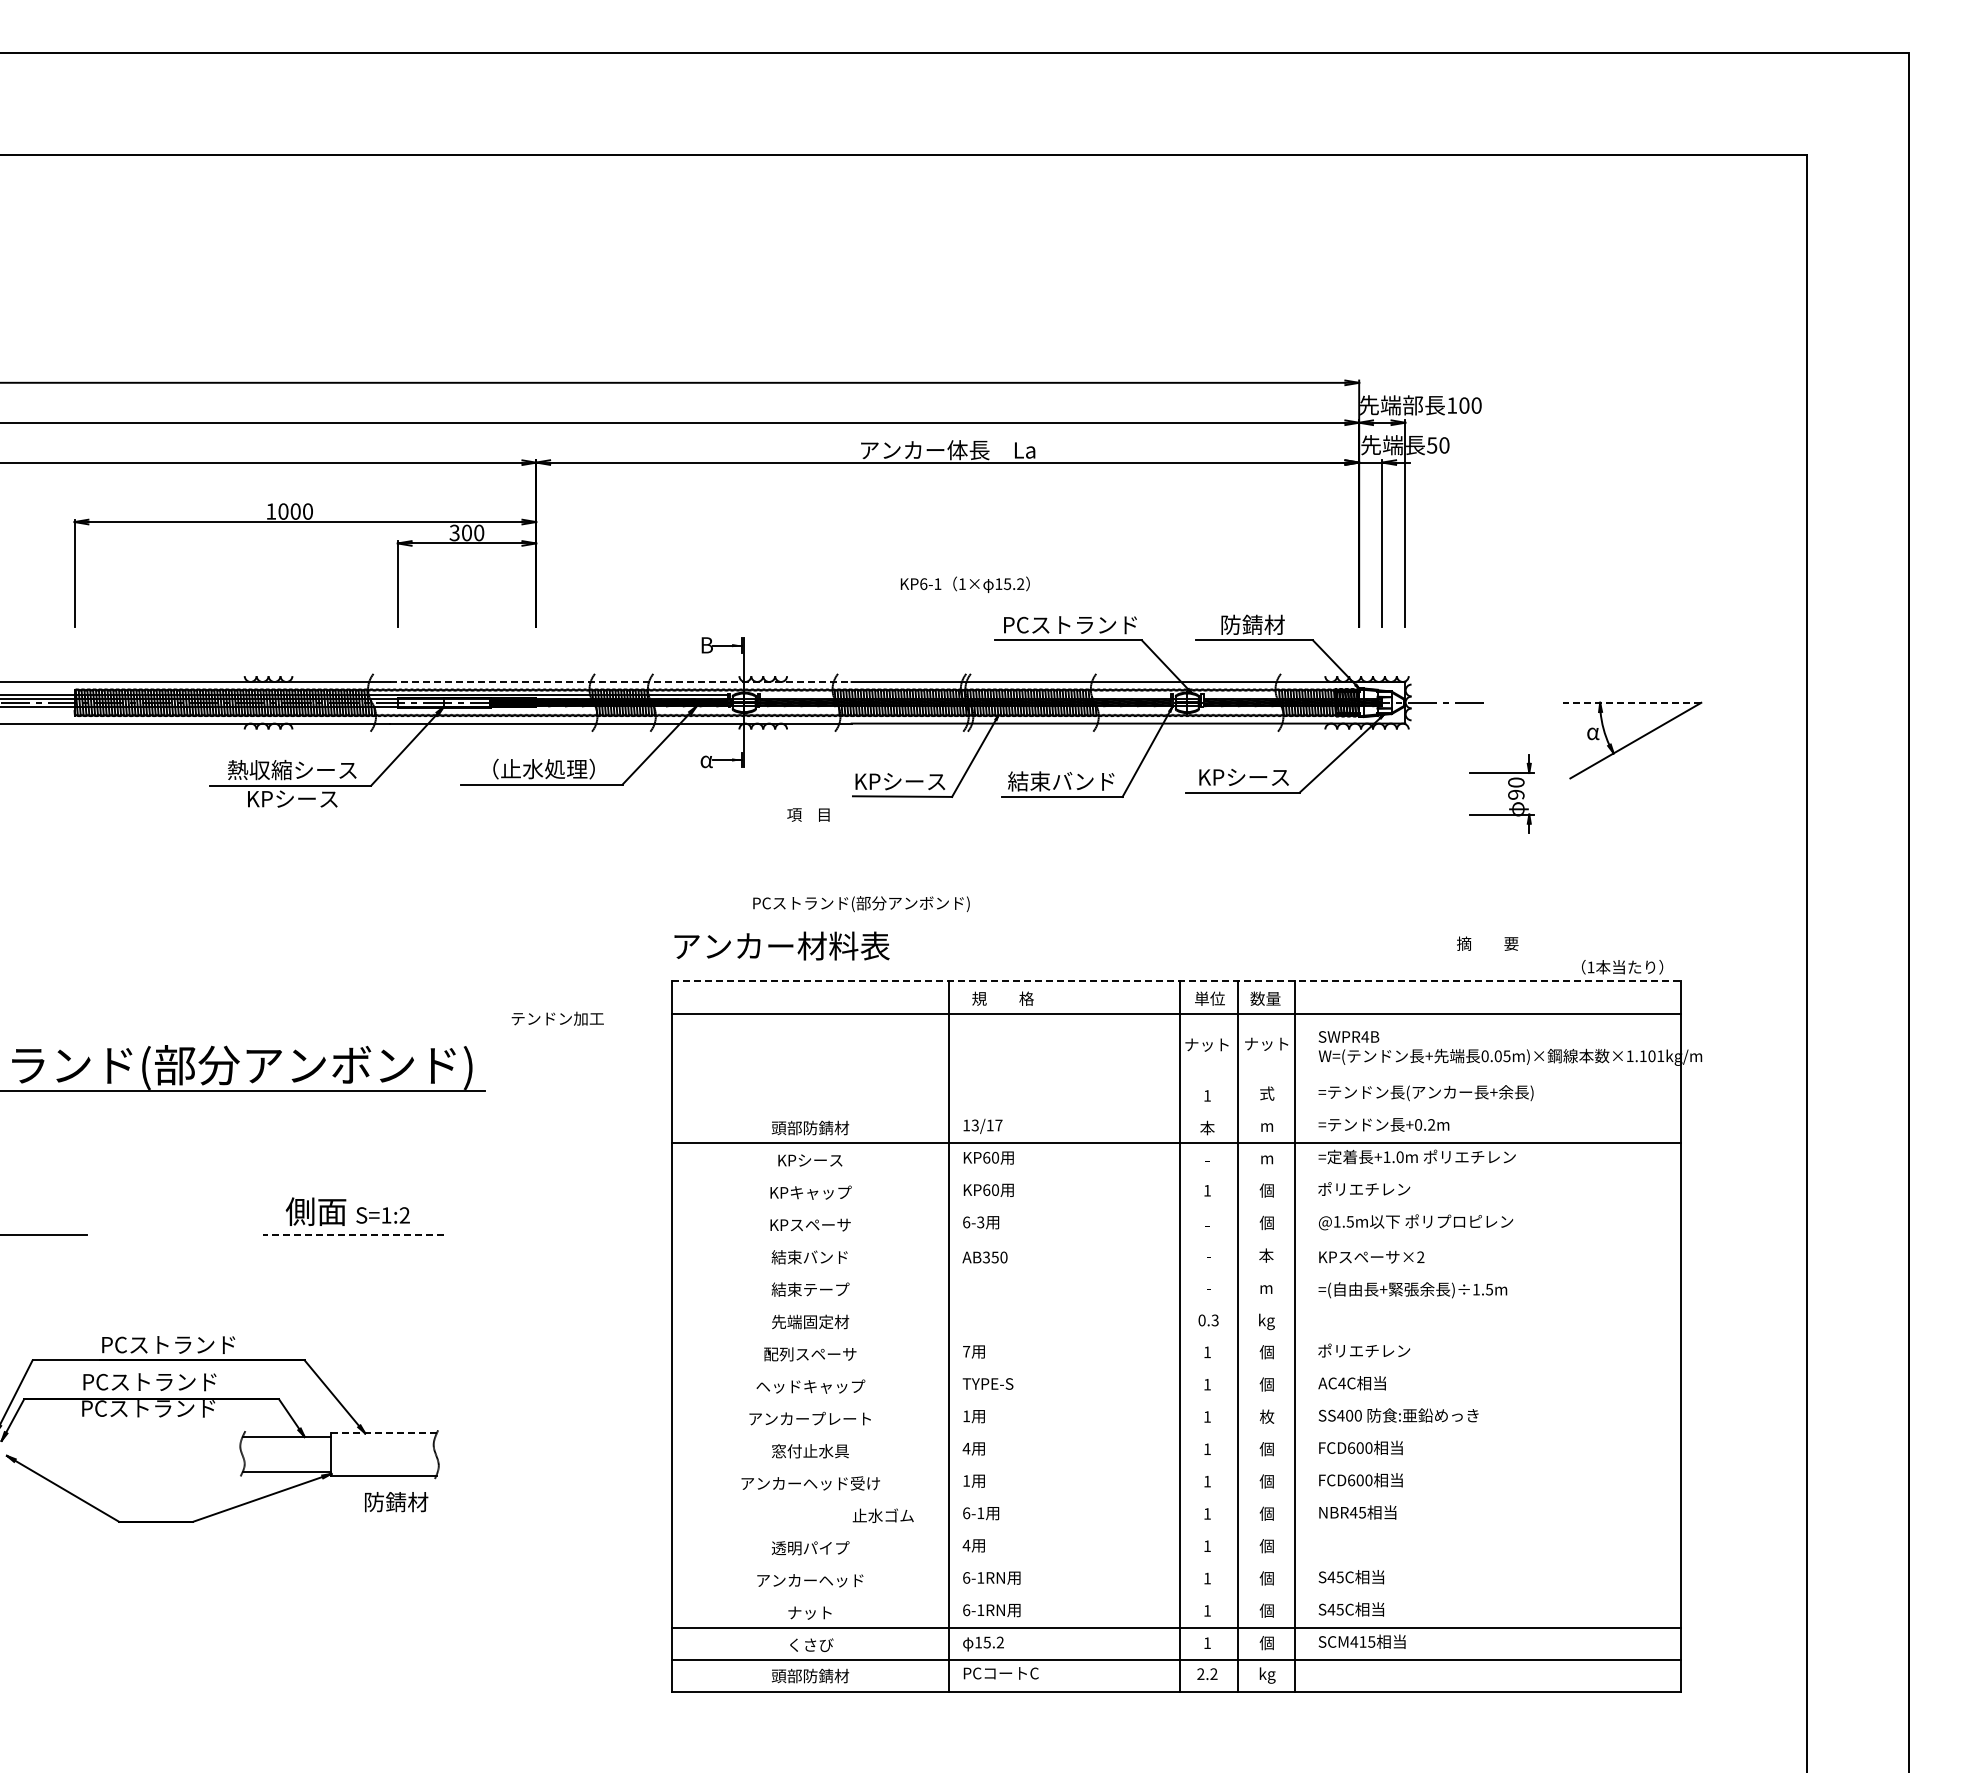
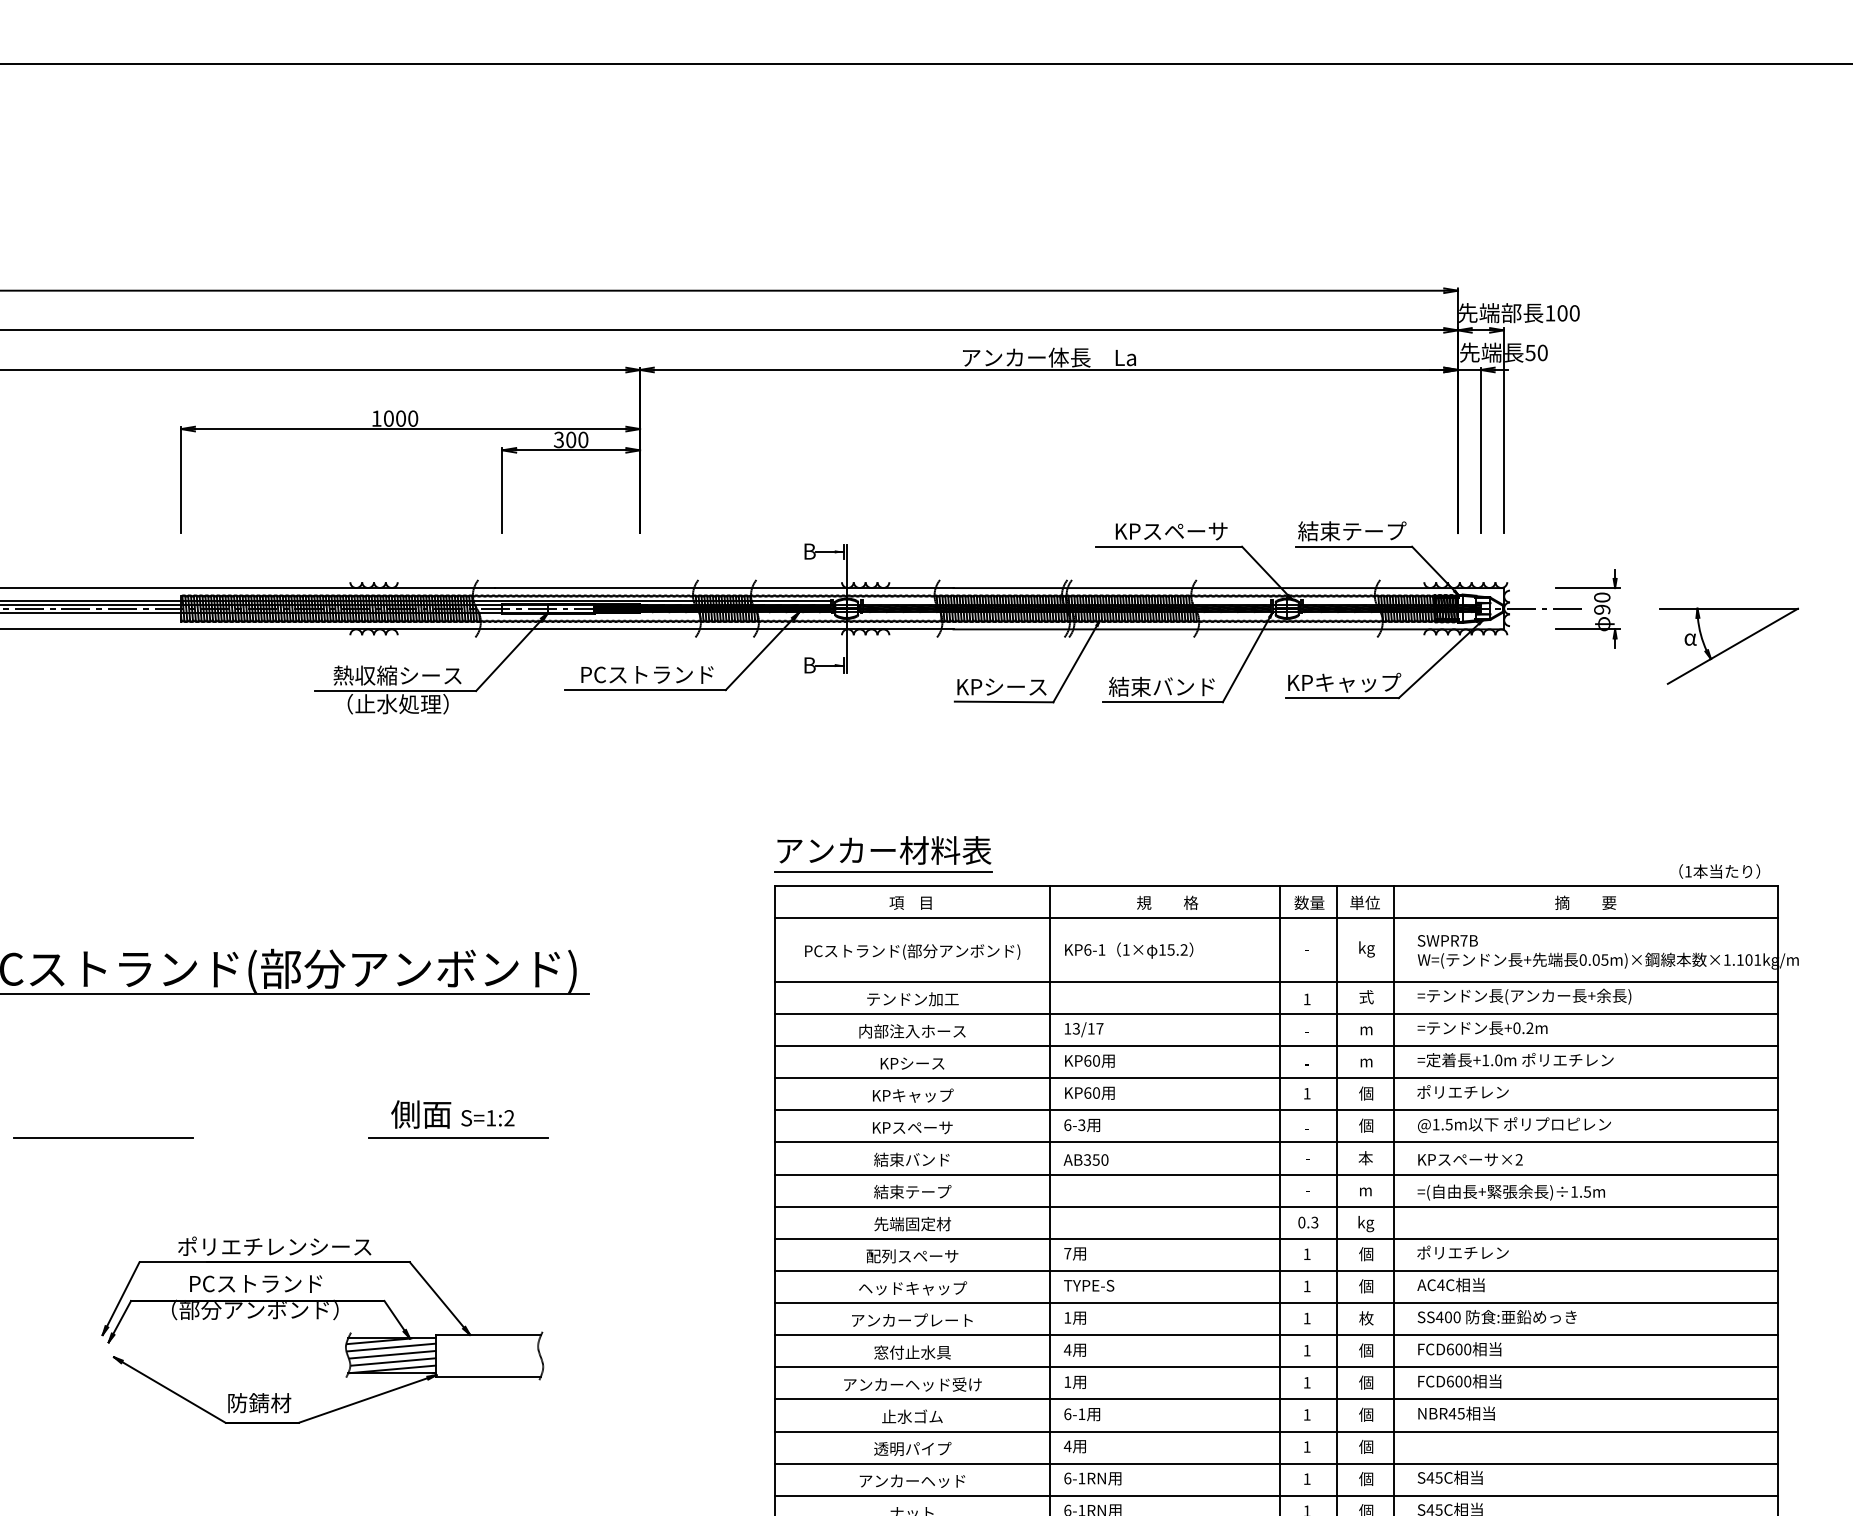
text: (964, 584) -> (1128, 950), moved
text: (1252, 624) -> (1351, 530), 防錆材 -> 結束テープ
text: (1070, 625) -> (1171, 531), PCストランド -> KPスペーサ
line: (620, 682) -> (723, 588), dashed -> solid
line: (1631, 702) -> (1728, 608), dashed -> solid
text: (706, 759) -> (809, 665), α -> B
text: (543, 768) -> (647, 674), （止水処理） -> PCストランド
text: (1245, 777) -> (1344, 682), KPシース -> KPキャップ
part: (1508, 793) -> (1594, 608), moved
text: (292, 798) -> (397, 703), KPシース -> （止水処理）
text: (808, 814) -> (910, 902), moved
text: (861, 904) -> (912, 952), moved
text: (1487, 943) -> (1585, 902), moved
line: (780, 967) -> (882, 871), added
line: (1176, 981) -> (1276, 885), dashed -> solid
text: (1002, 998) -> (1167, 902), moved
text: (1209, 998) -> (1309, 902), 単位 -> 数量
text: (1265, 998) -> (1364, 902), 数量 -> 単位
text: (557, 1018) -> (912, 999), moved
text: (1365, 1036) -> (1464, 940), SWPR4B -> SWPR7B
text: (1206, 1044) -> (1306, 948), ナット -> -
text: (1266, 1045) -> (1365, 949), ナット -> kg
line: (1175, 1078) -> (1275, 982), added
line: (1175, 1110) -> (1275, 1013), added
text: (810, 1127) -> (912, 1030), 頭部防錆材 -> 内部注入ホース
text: (1207, 1127) -> (1307, 1030), 本 -> -
line: (1175, 1175) -> (1275, 1078), added
line: (1175, 1207) -> (1275, 1110), added
line: (353, 1235) -> (458, 1138), dashed -> solid
line: (1175, 1239) -> (1275, 1142), added
line: (1175, 1272) -> (1275, 1174), added
line: (1175, 1304) -> (1275, 1206), added
line: (1175, 1336) -> (1275, 1238), added
text: (168, 1343) -> (274, 1245), PCストランド -> ポリエチレンシース
line: (1175, 1369) -> (1275, 1271), added
line: (1175, 1401) -> (1275, 1303), added
text: (148, 1409) -> (254, 1311), PCストランド -> （部分アンボンド）
line: (383, 1433) -> (488, 1334), dashed -> solid
line: (1175, 1433) -> (1275, 1334), added
hatch: (285, 1454) -> (390, 1355), added
line: (1175, 1466) -> (1275, 1367), added
line: (1175, 1498) -> (1275, 1399), added
text: (396, 1502) -> (259, 1403), moved
text: (882, 1515) -> (911, 1416), moved
line: (1175, 1530) -> (1275, 1431), added
line: (1175, 1562) -> (1275, 1463), added
line: (1175, 1595) -> (1275, 1495), added

